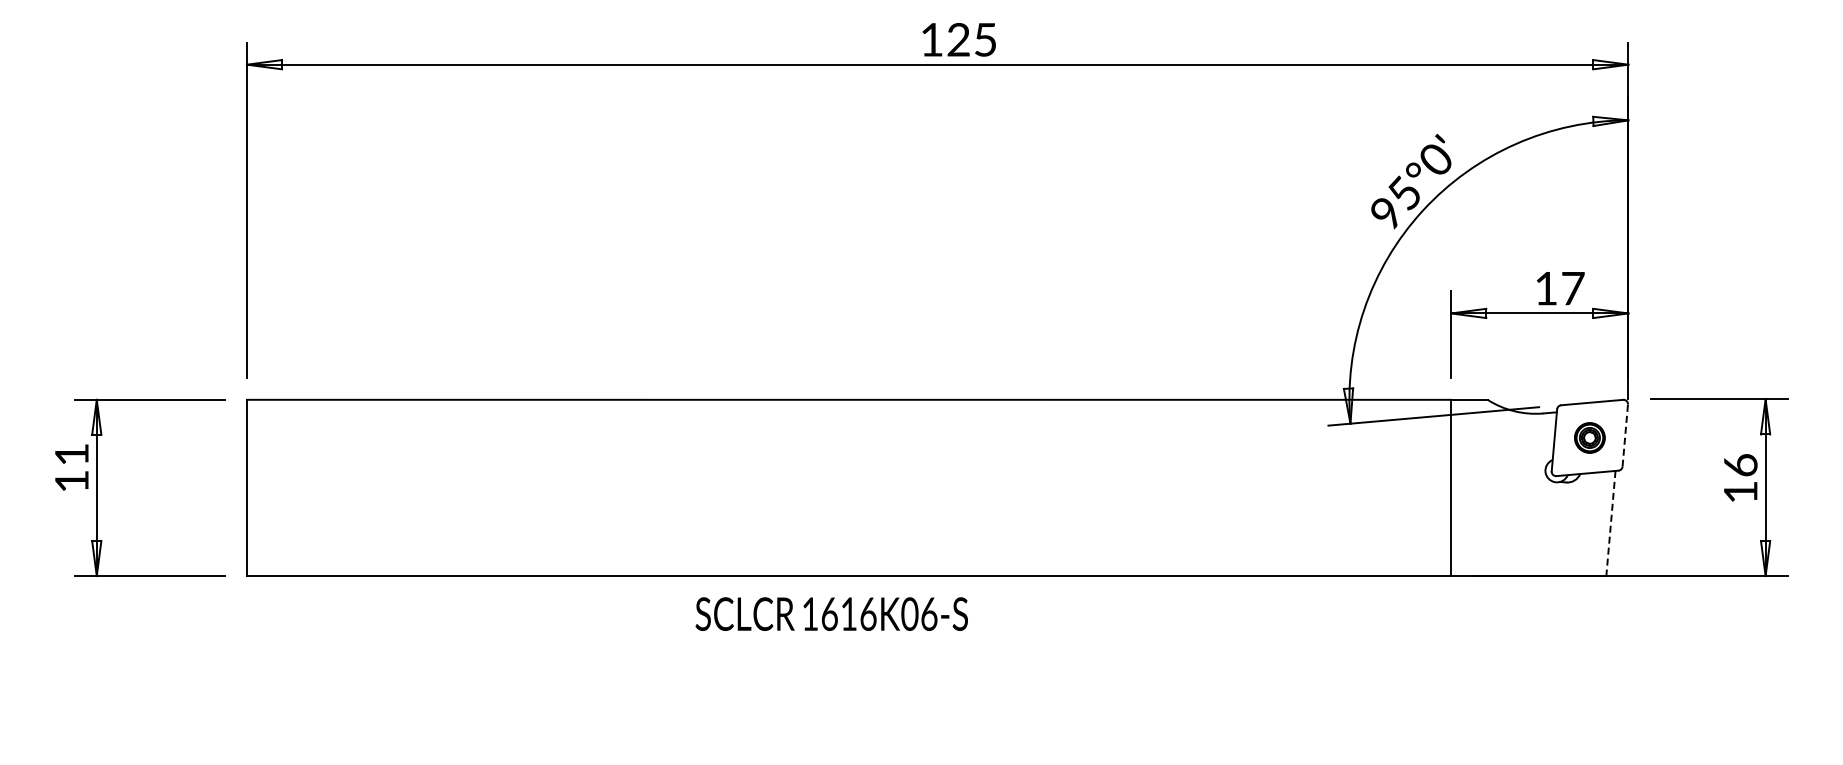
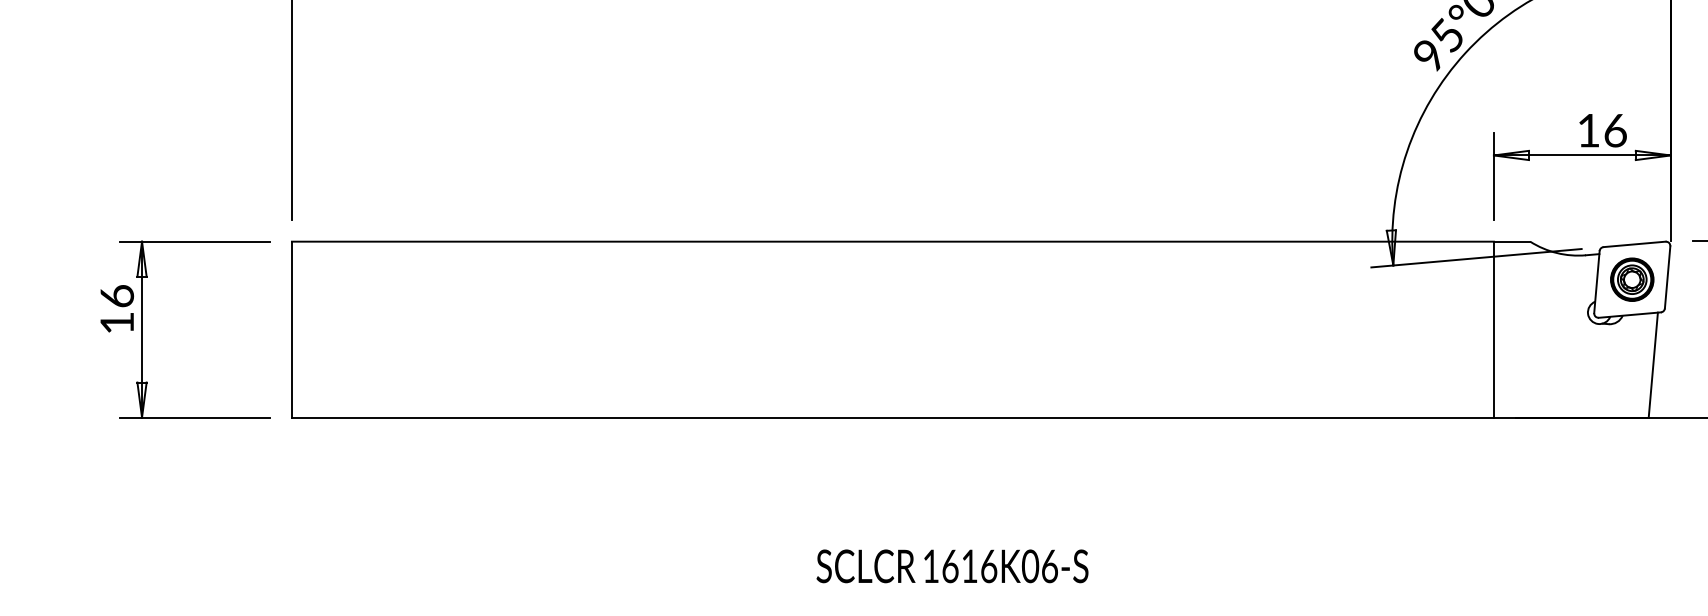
text: (1573, 288) -> (1615, 130), 17 -> 16
line: (1625, 435) -> (1667, 277), dashed -> solid
part: (1589, 437) -> (1631, 279), size x1.43
text: (71, 454) -> (116, 296), 11 -> 16
line: (1610, 523) -> (1652, 365), dashed -> solid
text: (831, 613) -> (952, 565), moved

